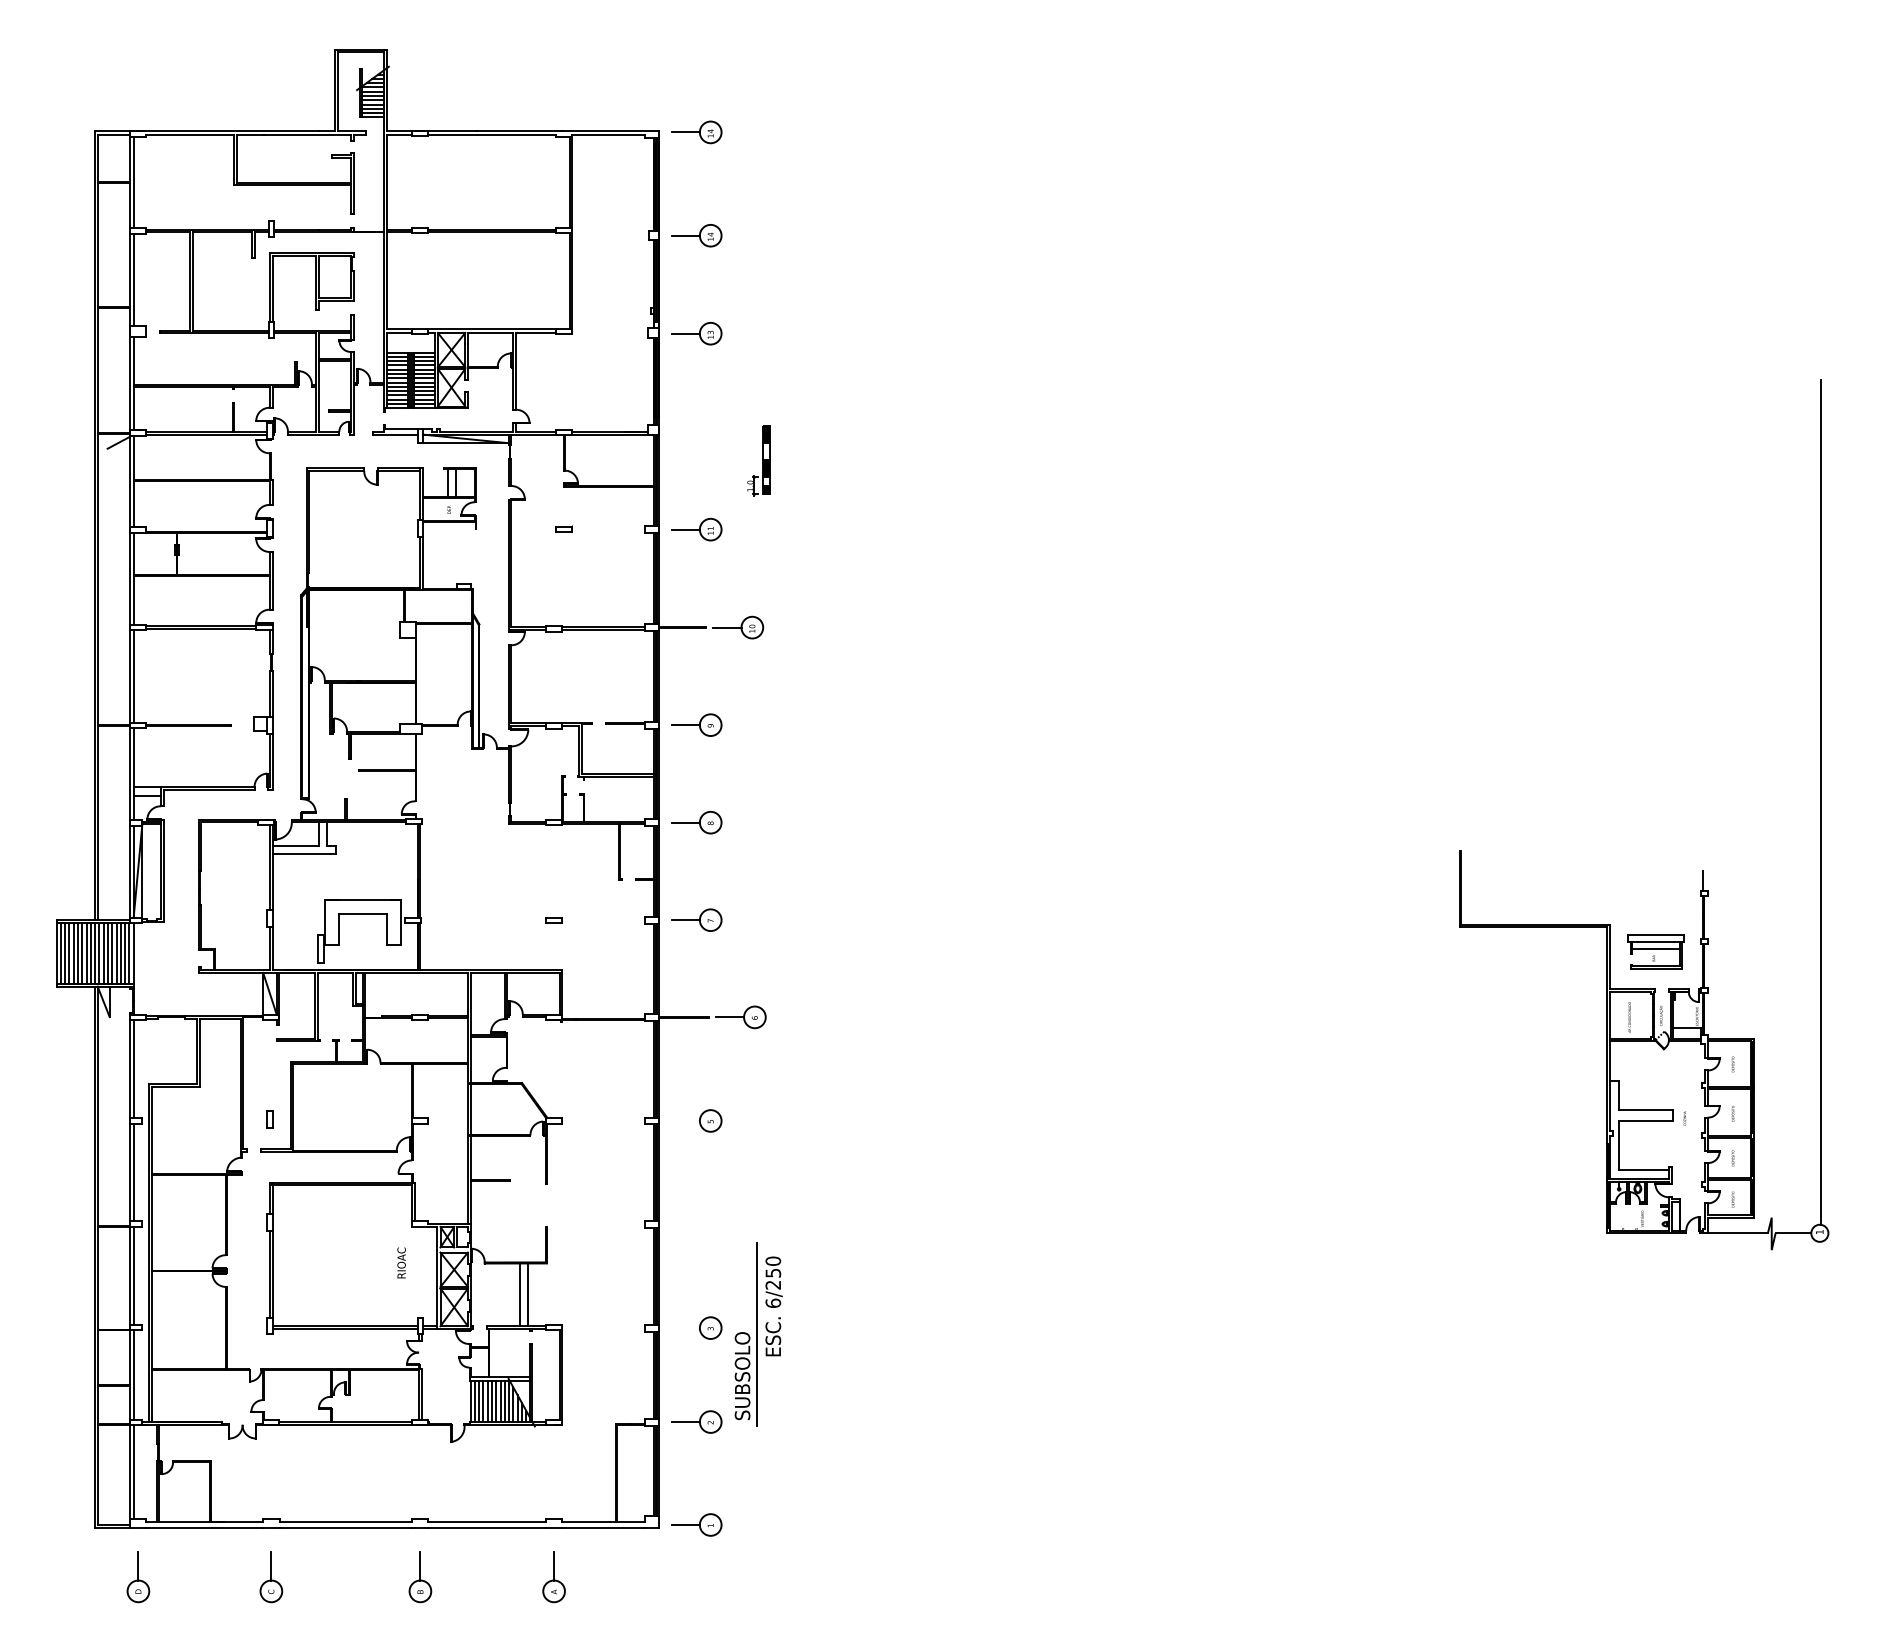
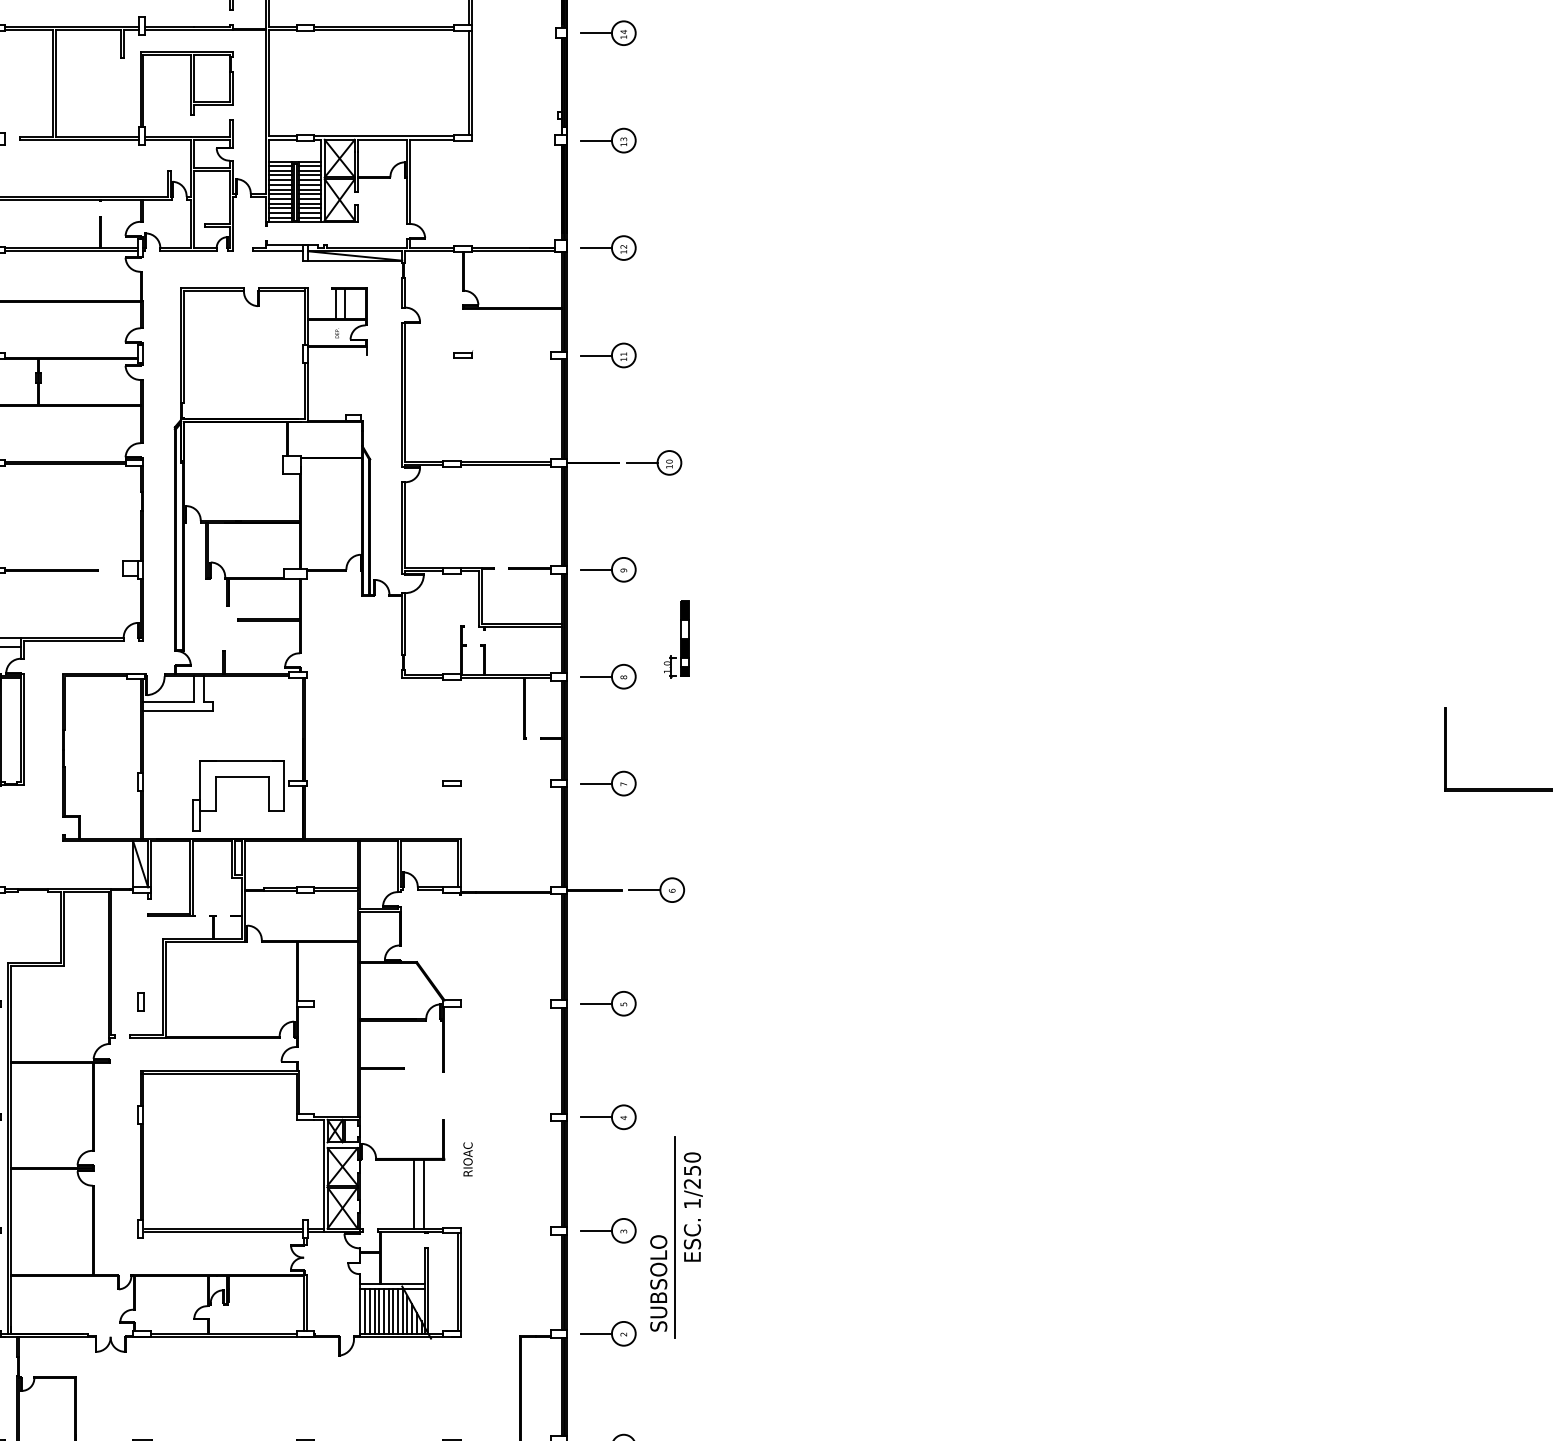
part: (696, 431) -> (608, 247), added
part: (758, 460) -> (676, 639), moved
line: (685, 1121) -> (596, 1004), added
part: (696, 1224) -> (608, 1117), added
text: (401, 1262) -> (467, 1158), moved
text: (773, 1302) -> (692, 1202), 6/250 -> 1/250
line: (685, 1328) -> (596, 1231), added

